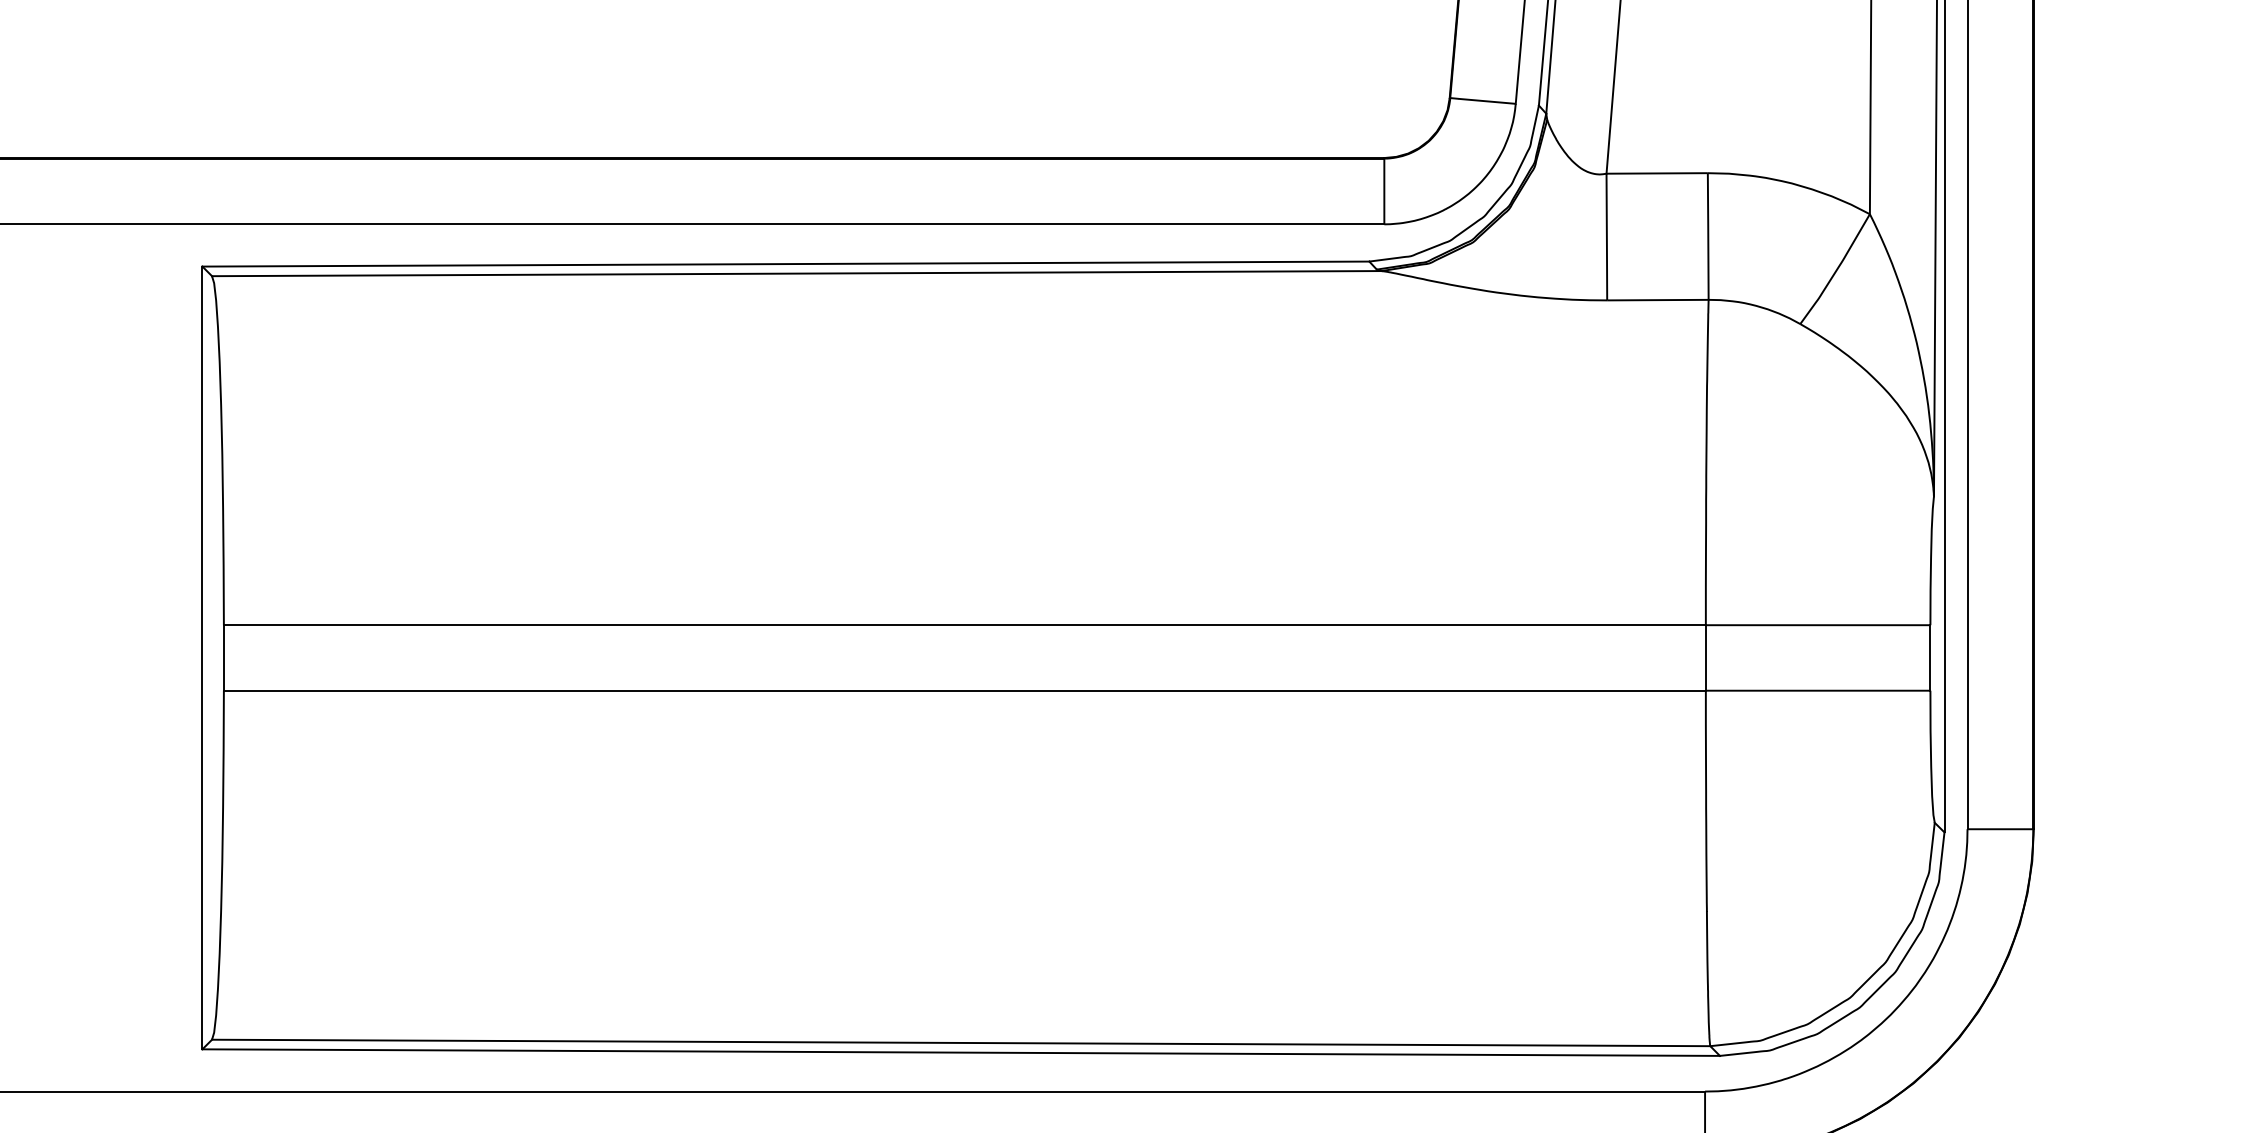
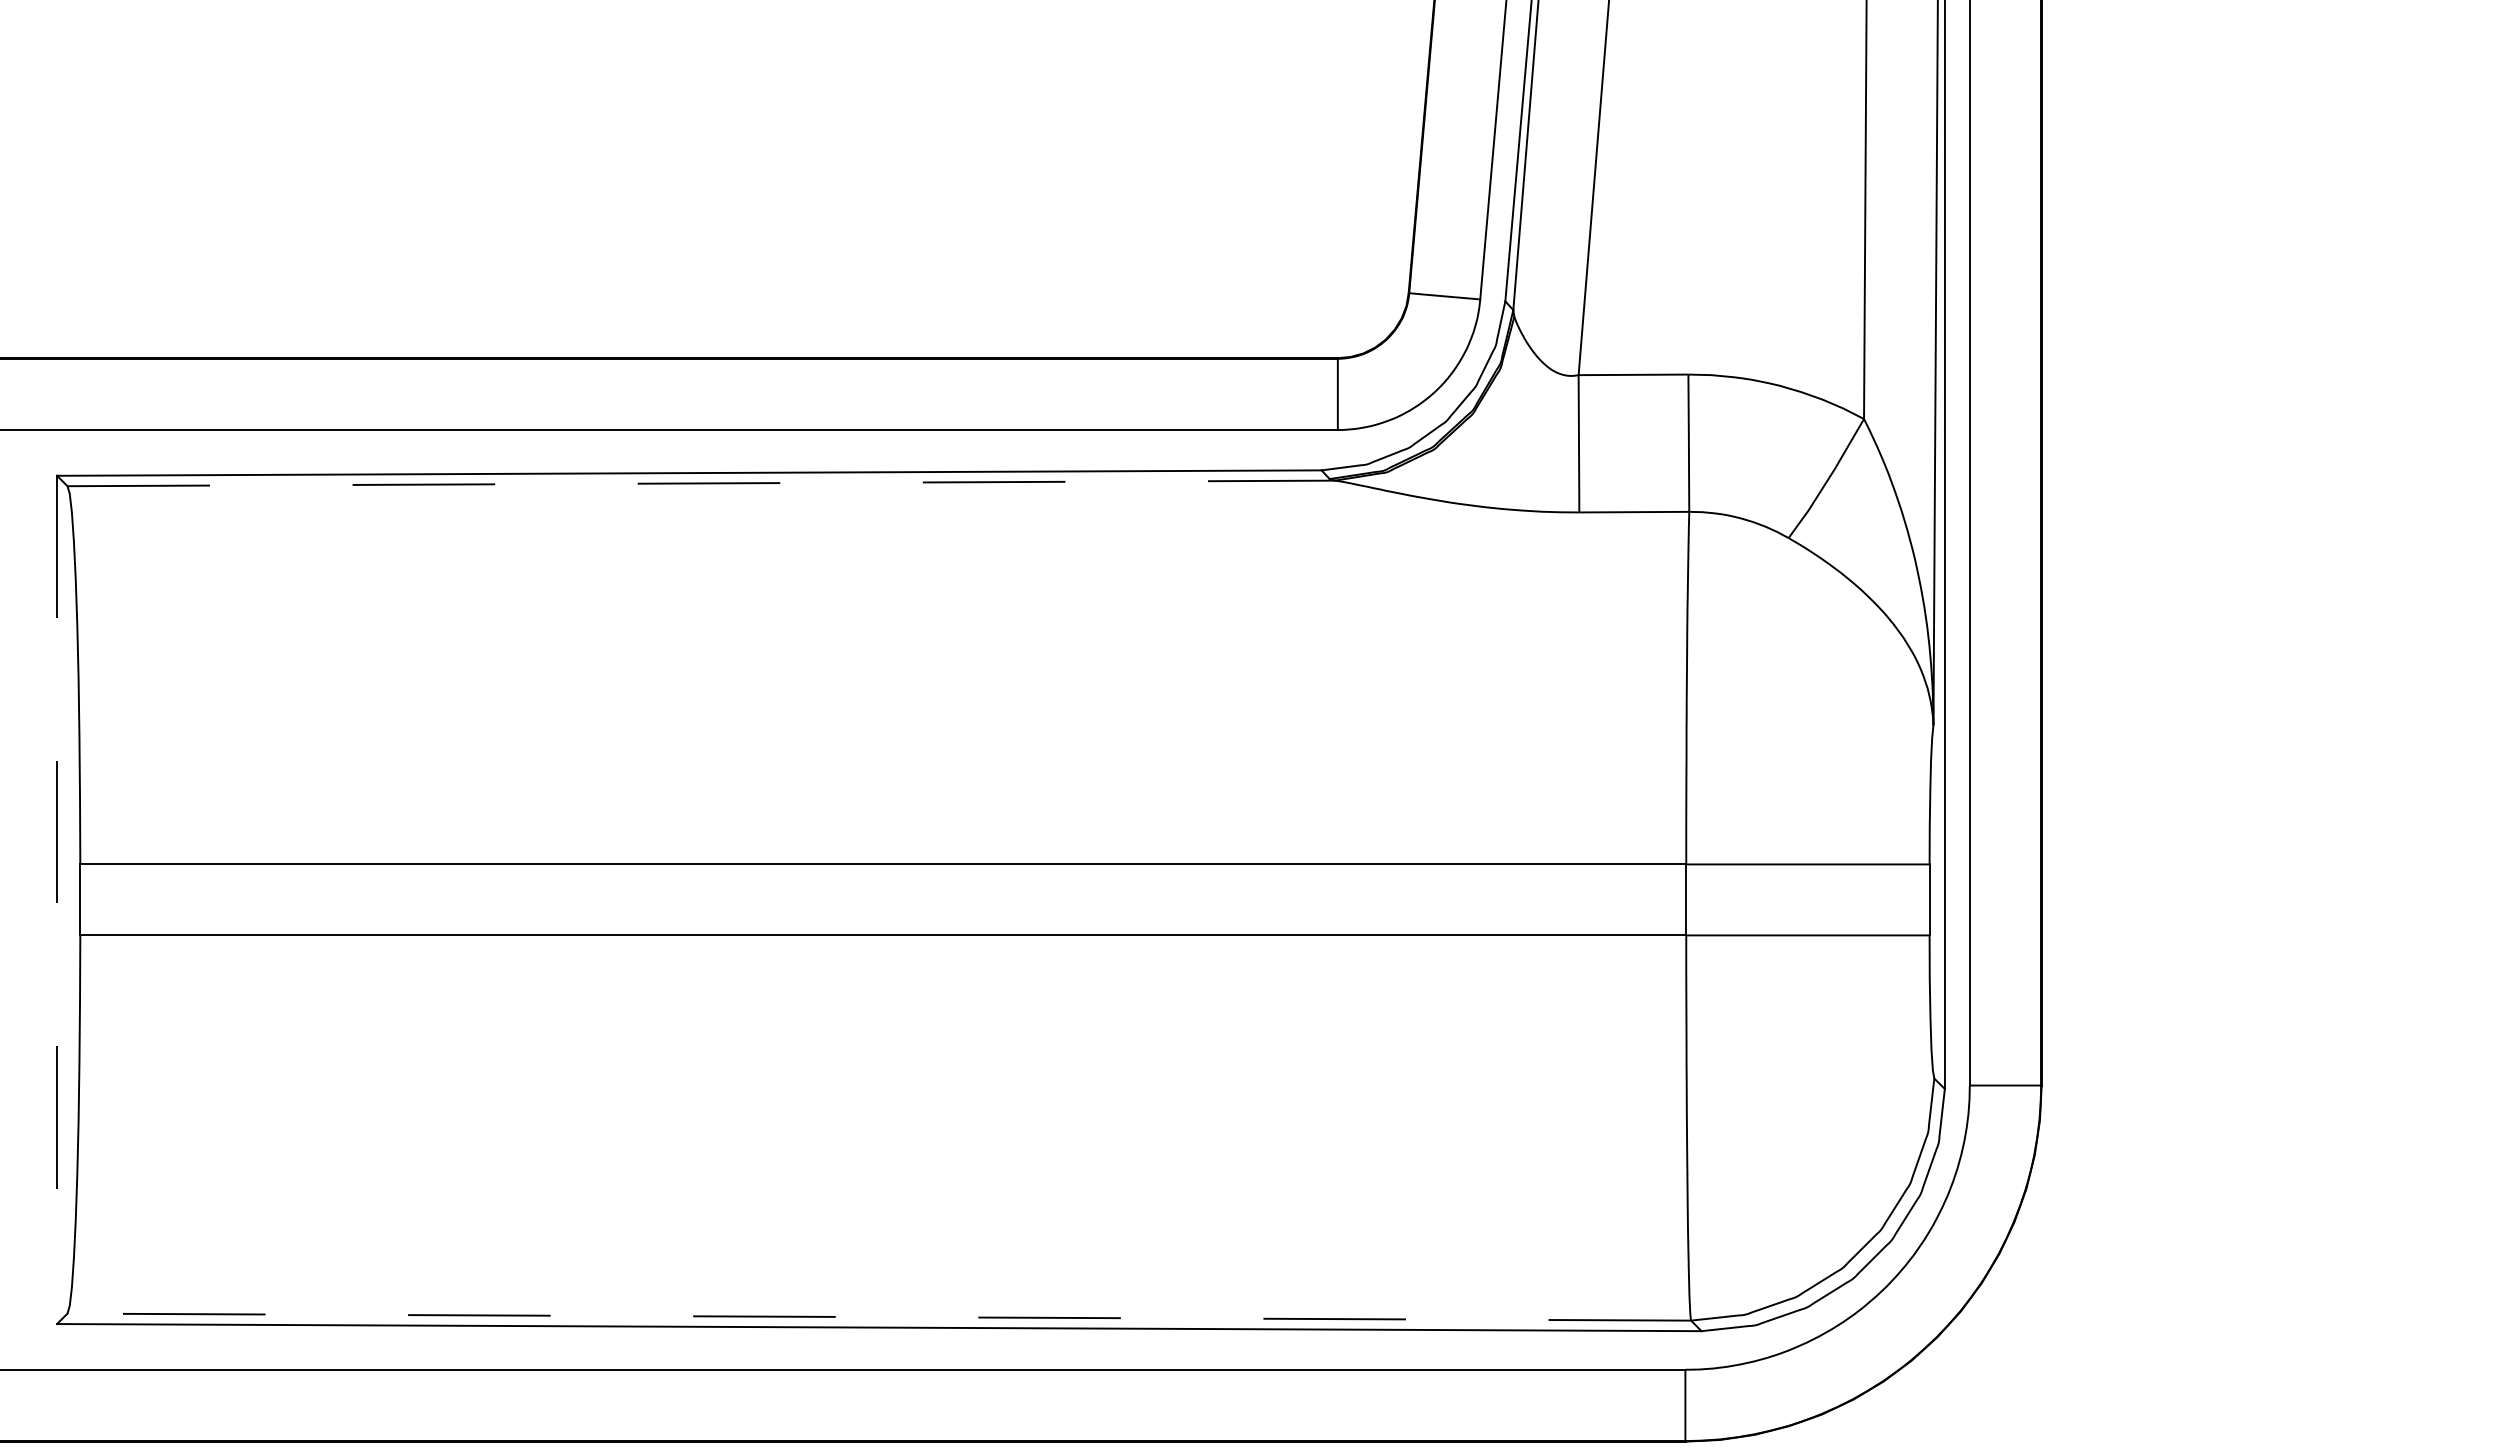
line: (797, 273) -> (701, 483), solid -> dashed
line: (202, 658) -> (57, 900), solid -> dashed
line: (961, 1043) -> (879, 1317), solid -> dashed

